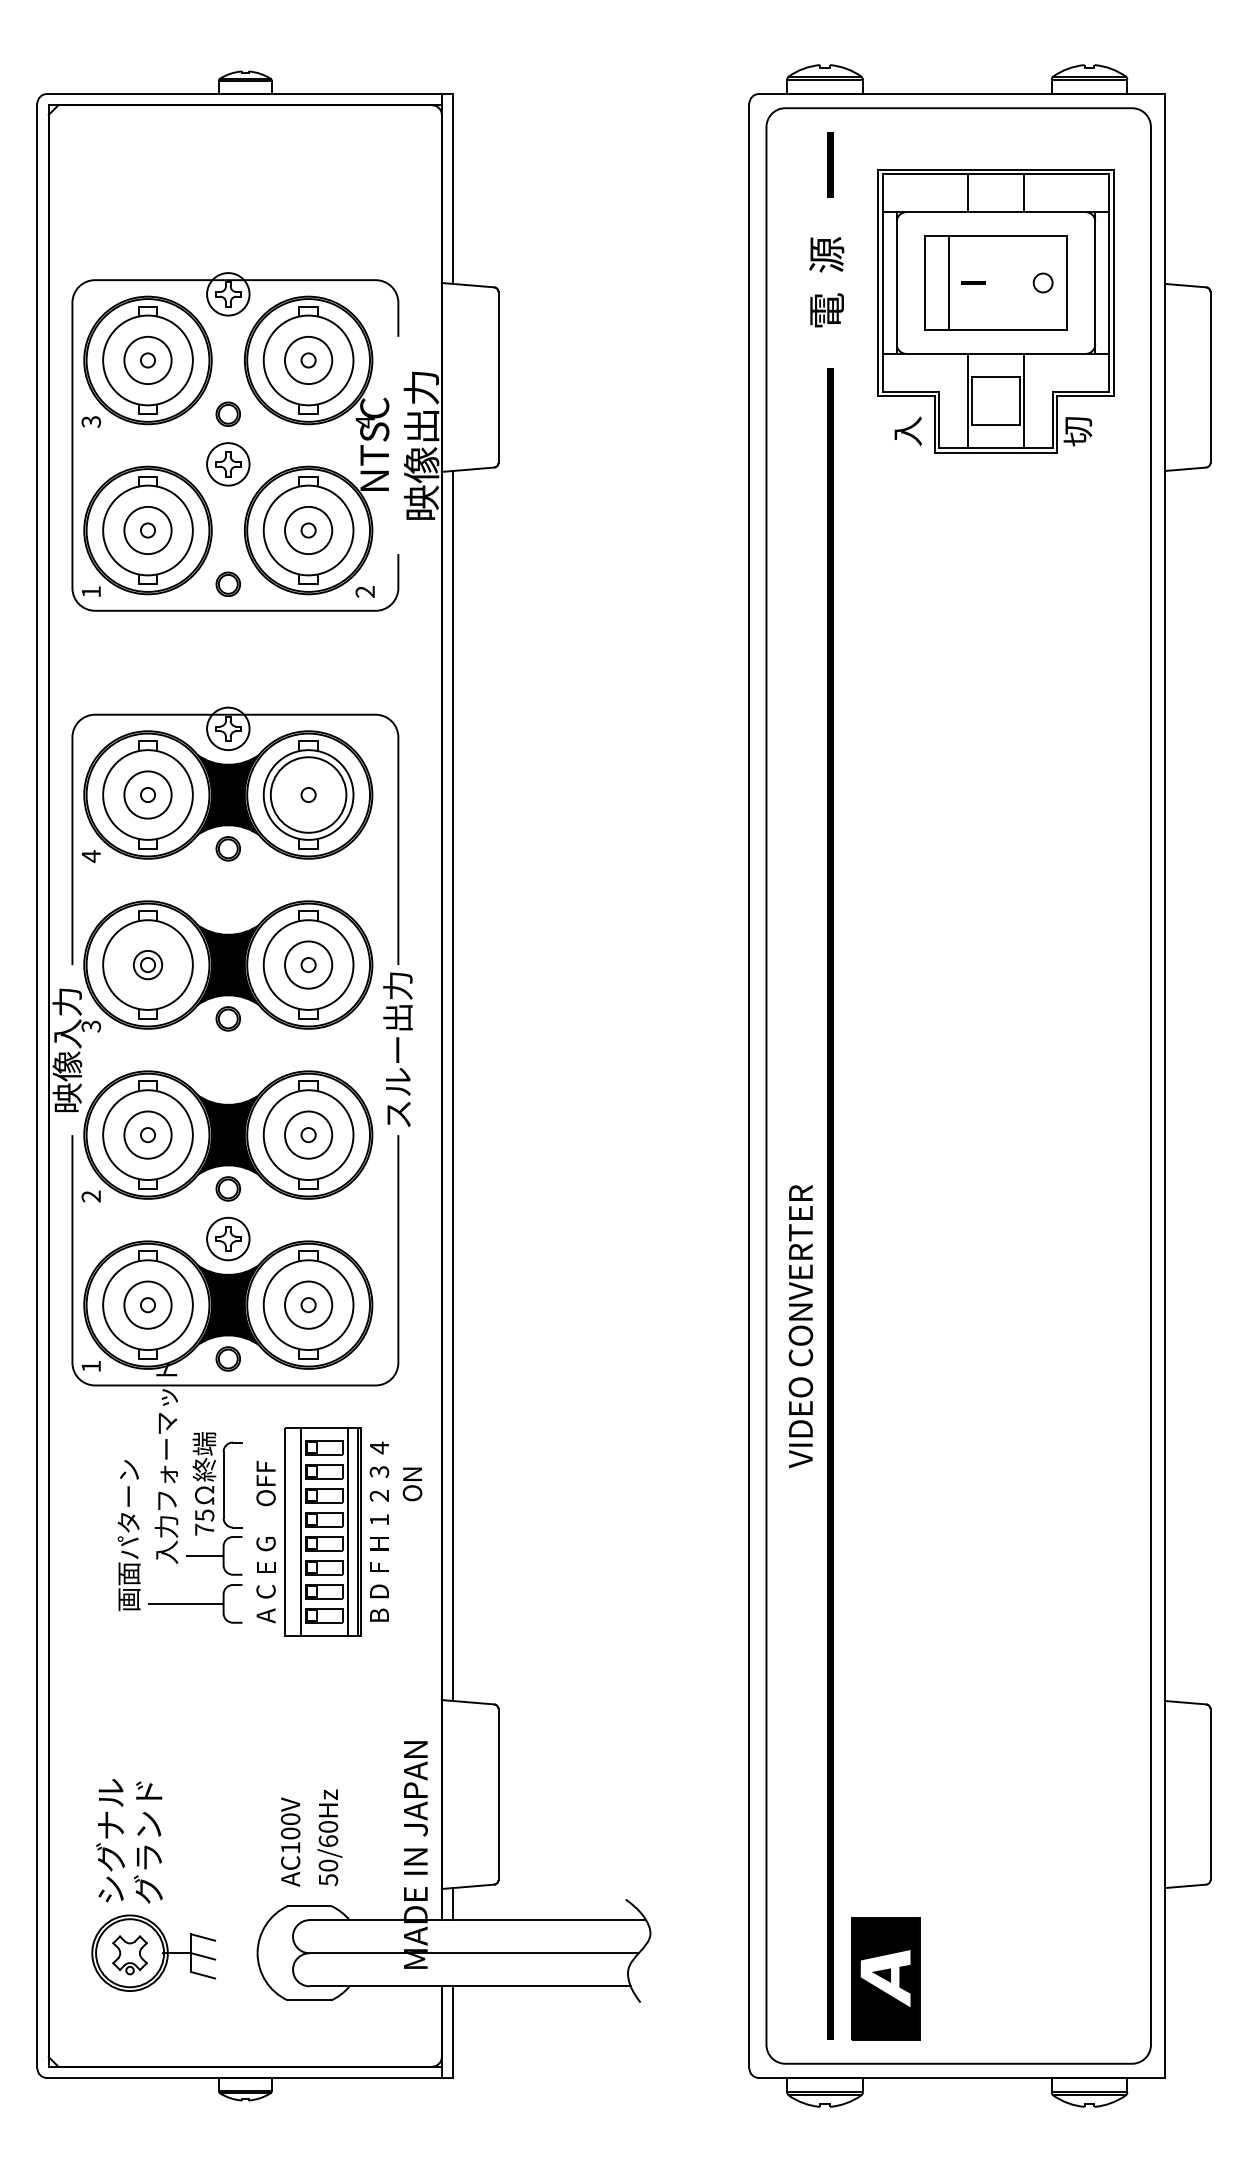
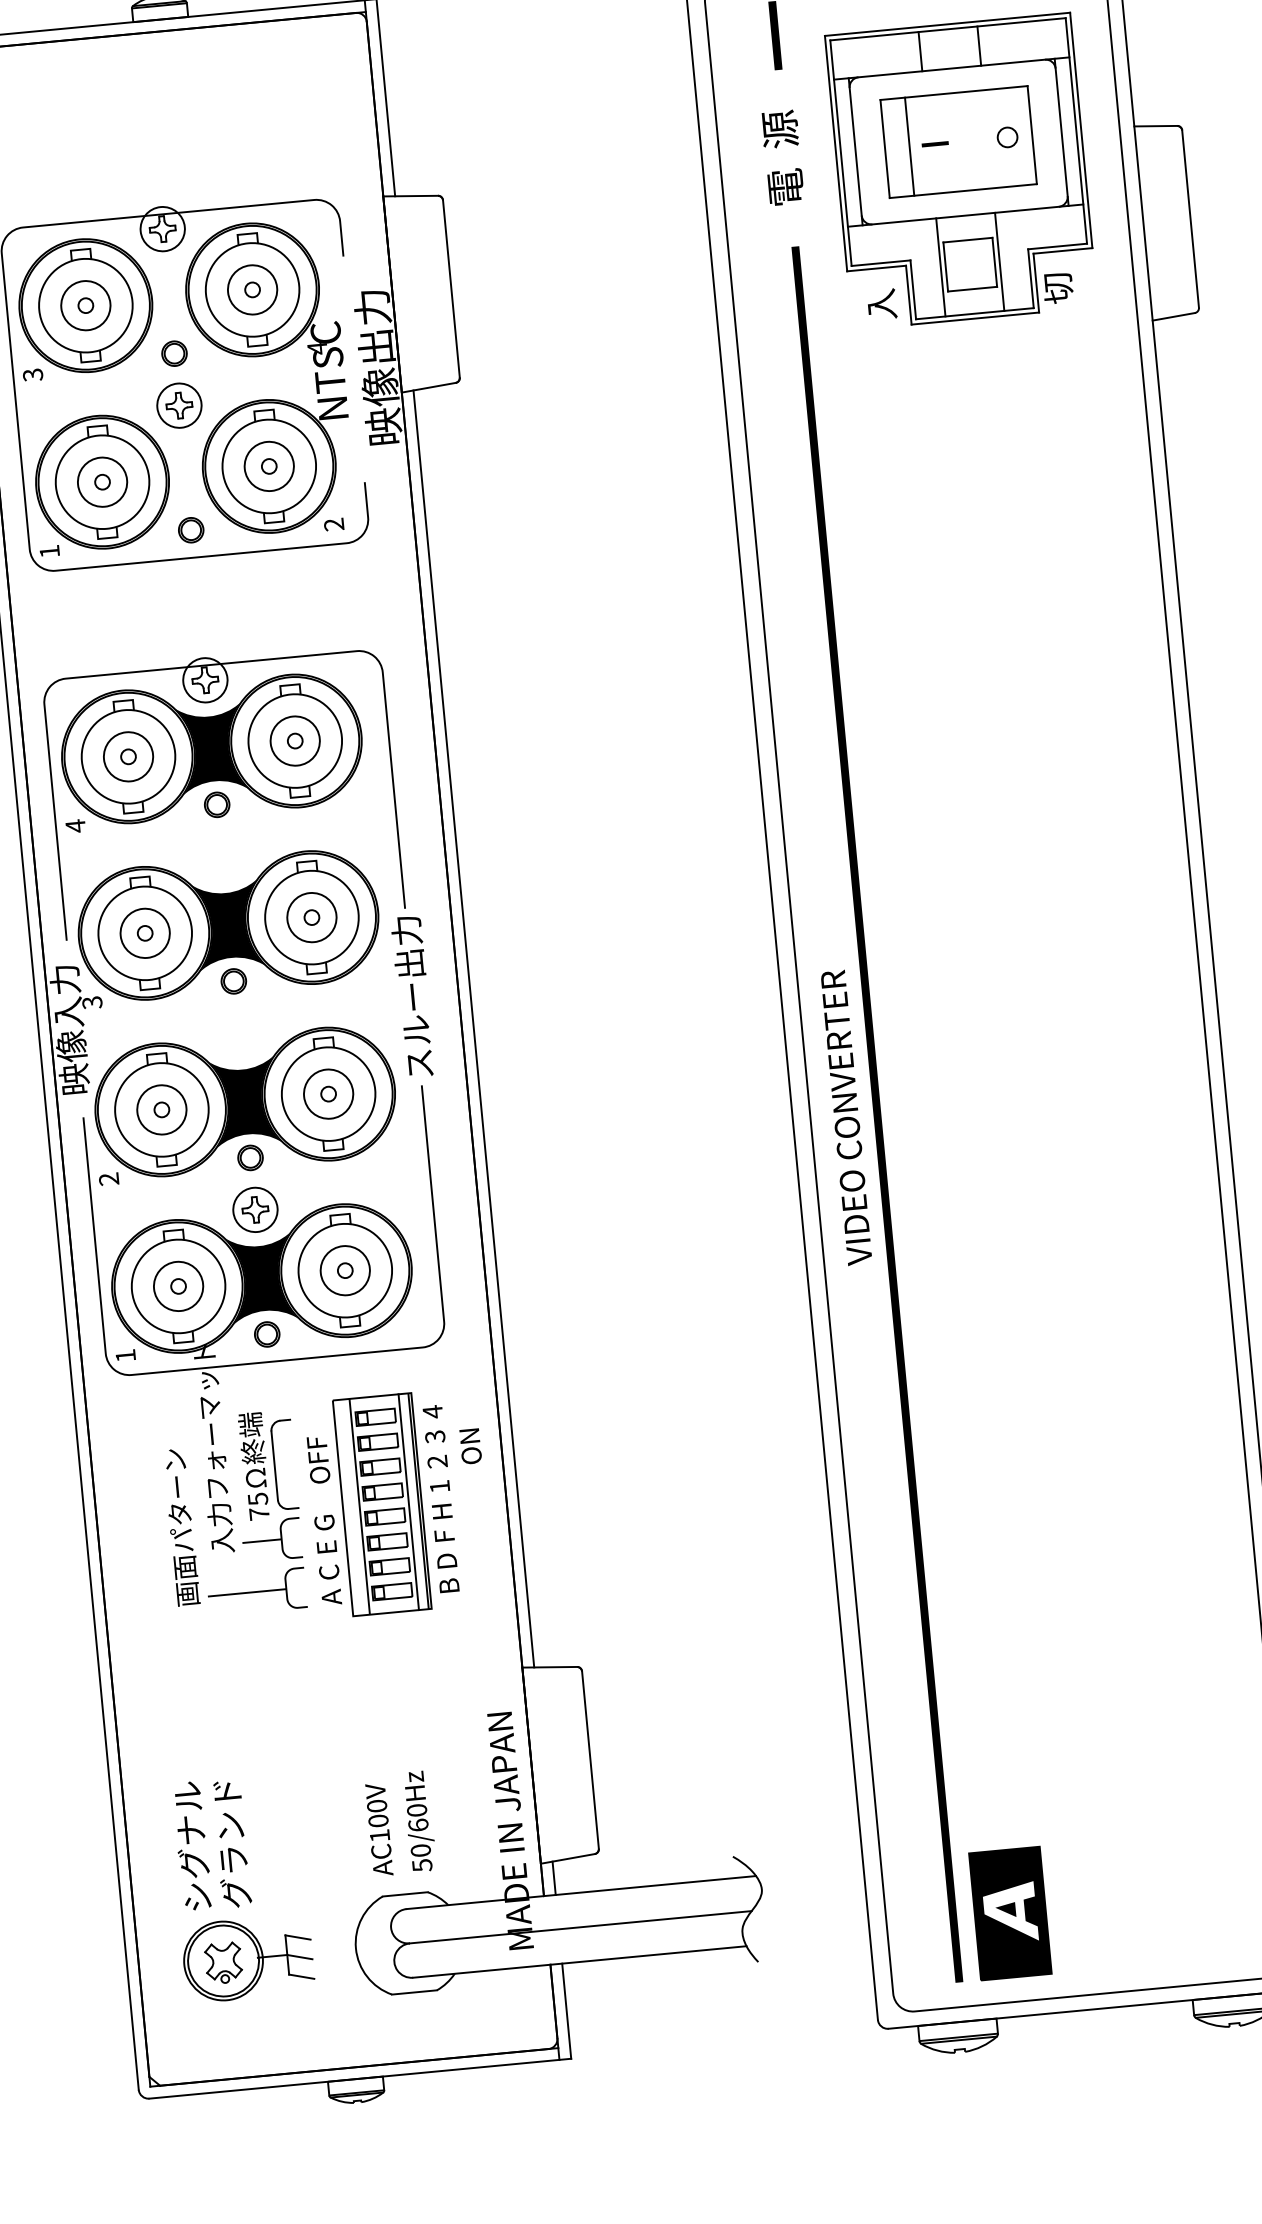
circle: (308, 794) -> (295, 740), size x0.62
circle: (147, 964) -> (144, 932), size x1.67
text: (800, 1326) -> (846, 1117), moved

